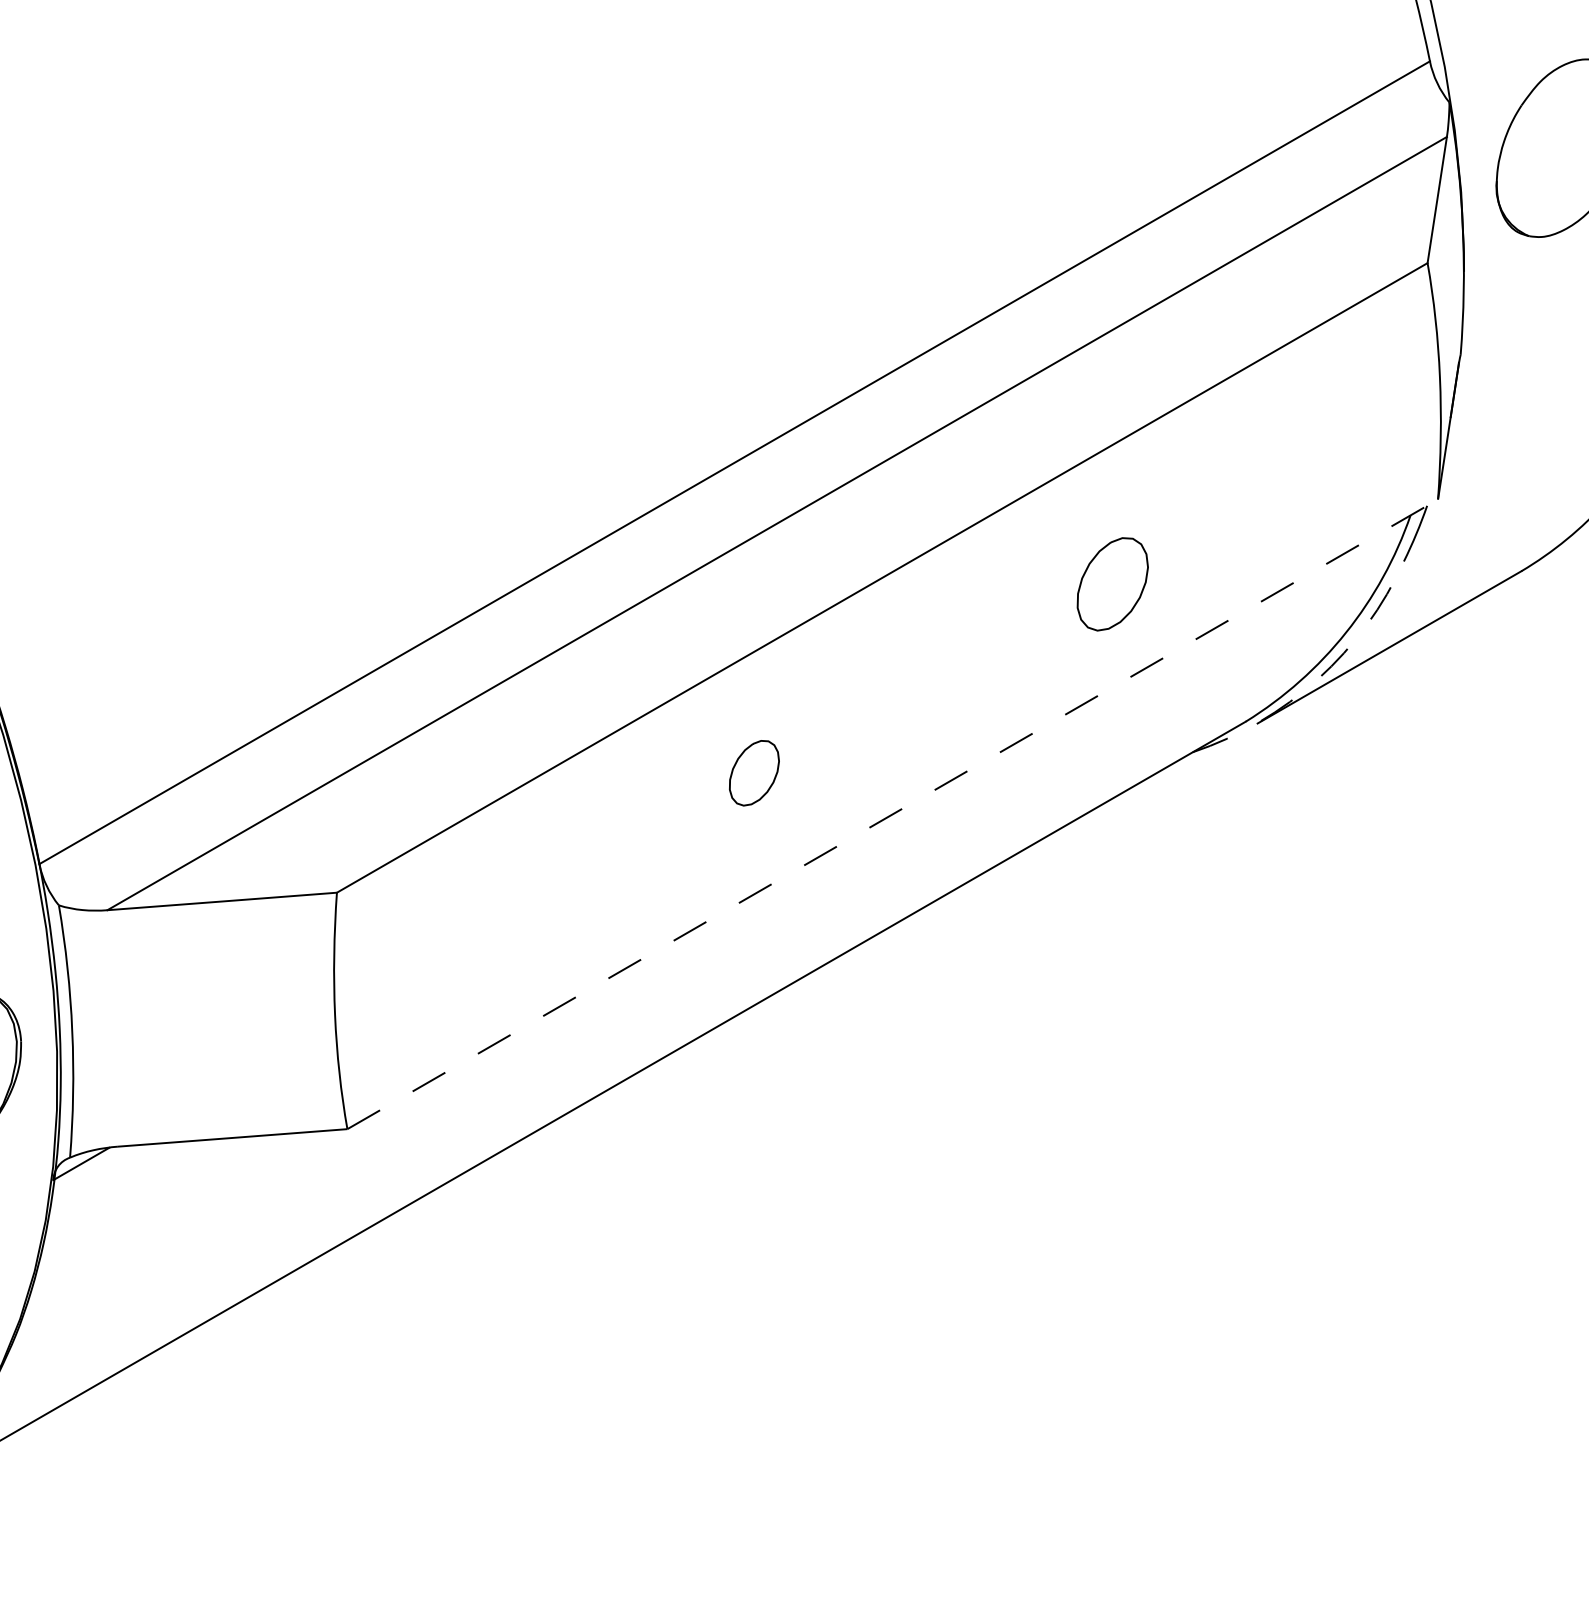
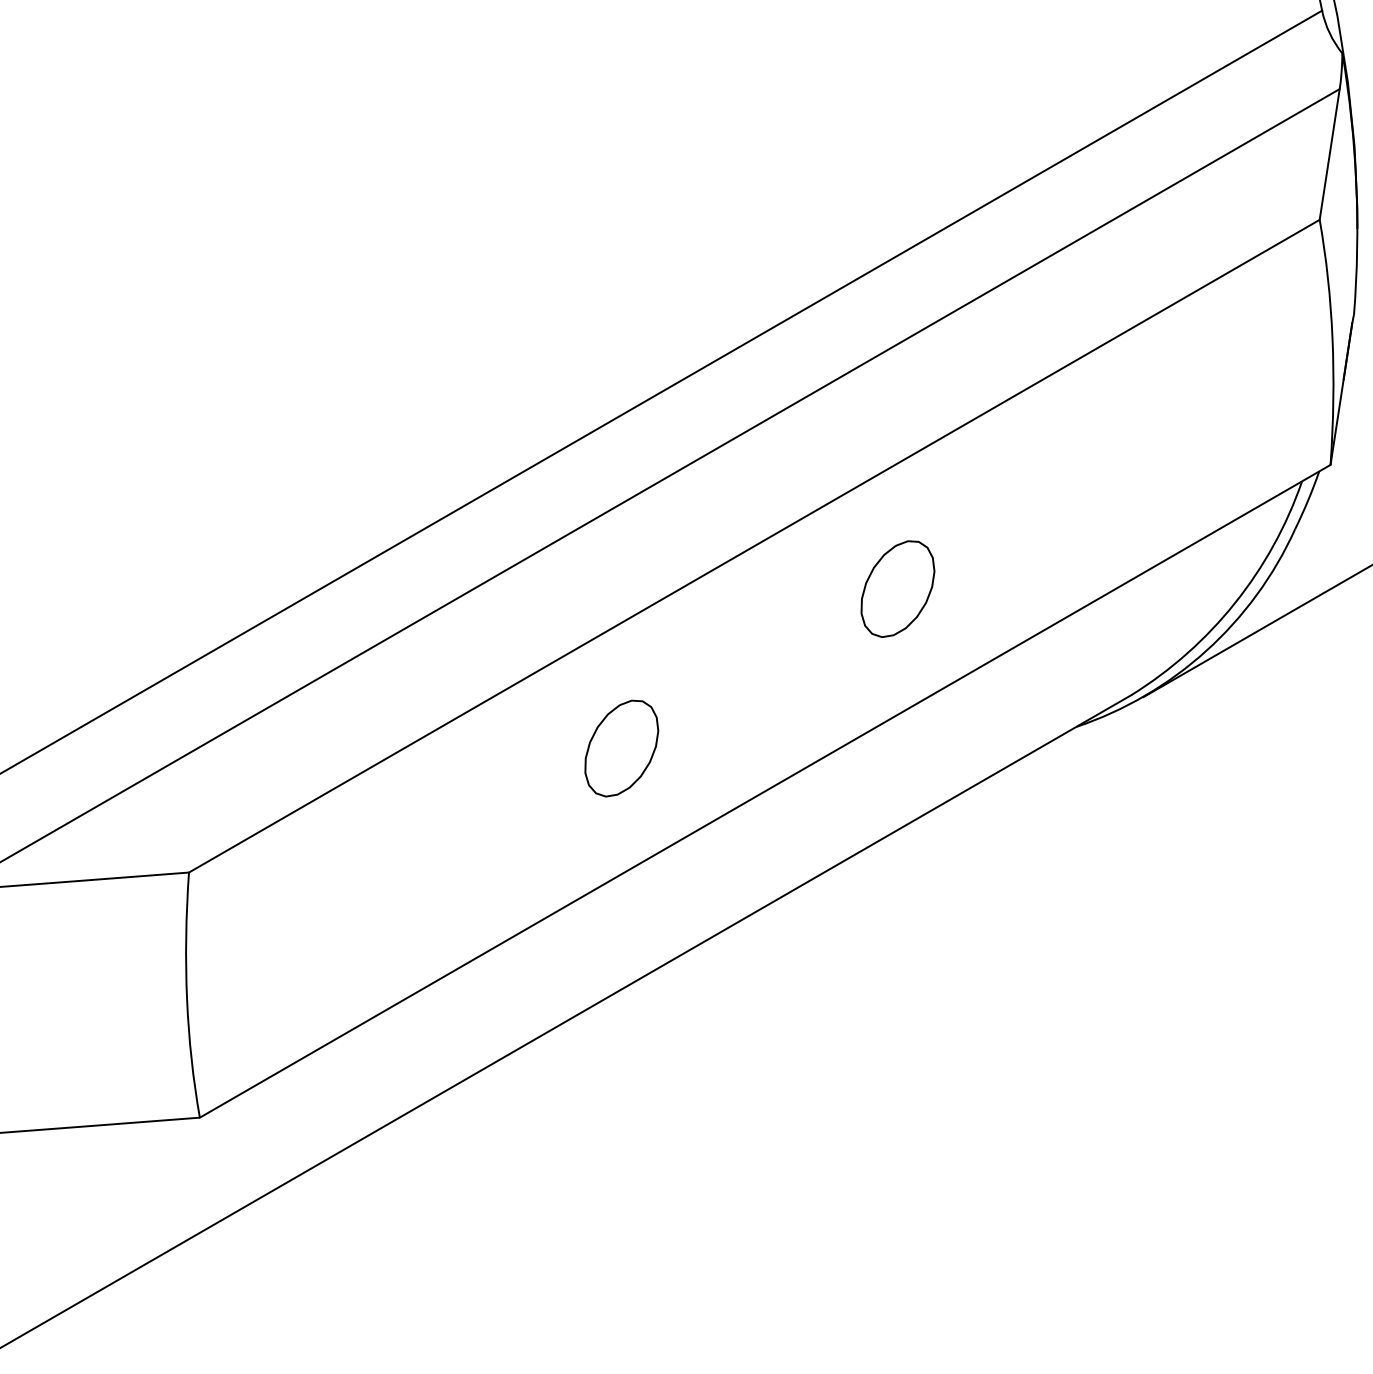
part: (1112, 584) -> (897, 589), moved
arc: (1318, 678) -> (1206, 650), dashed -> solid
part: (754, 773) -> (621, 748), size x1.43
line: (892, 814) -> (764, 791), dashed -> solid

